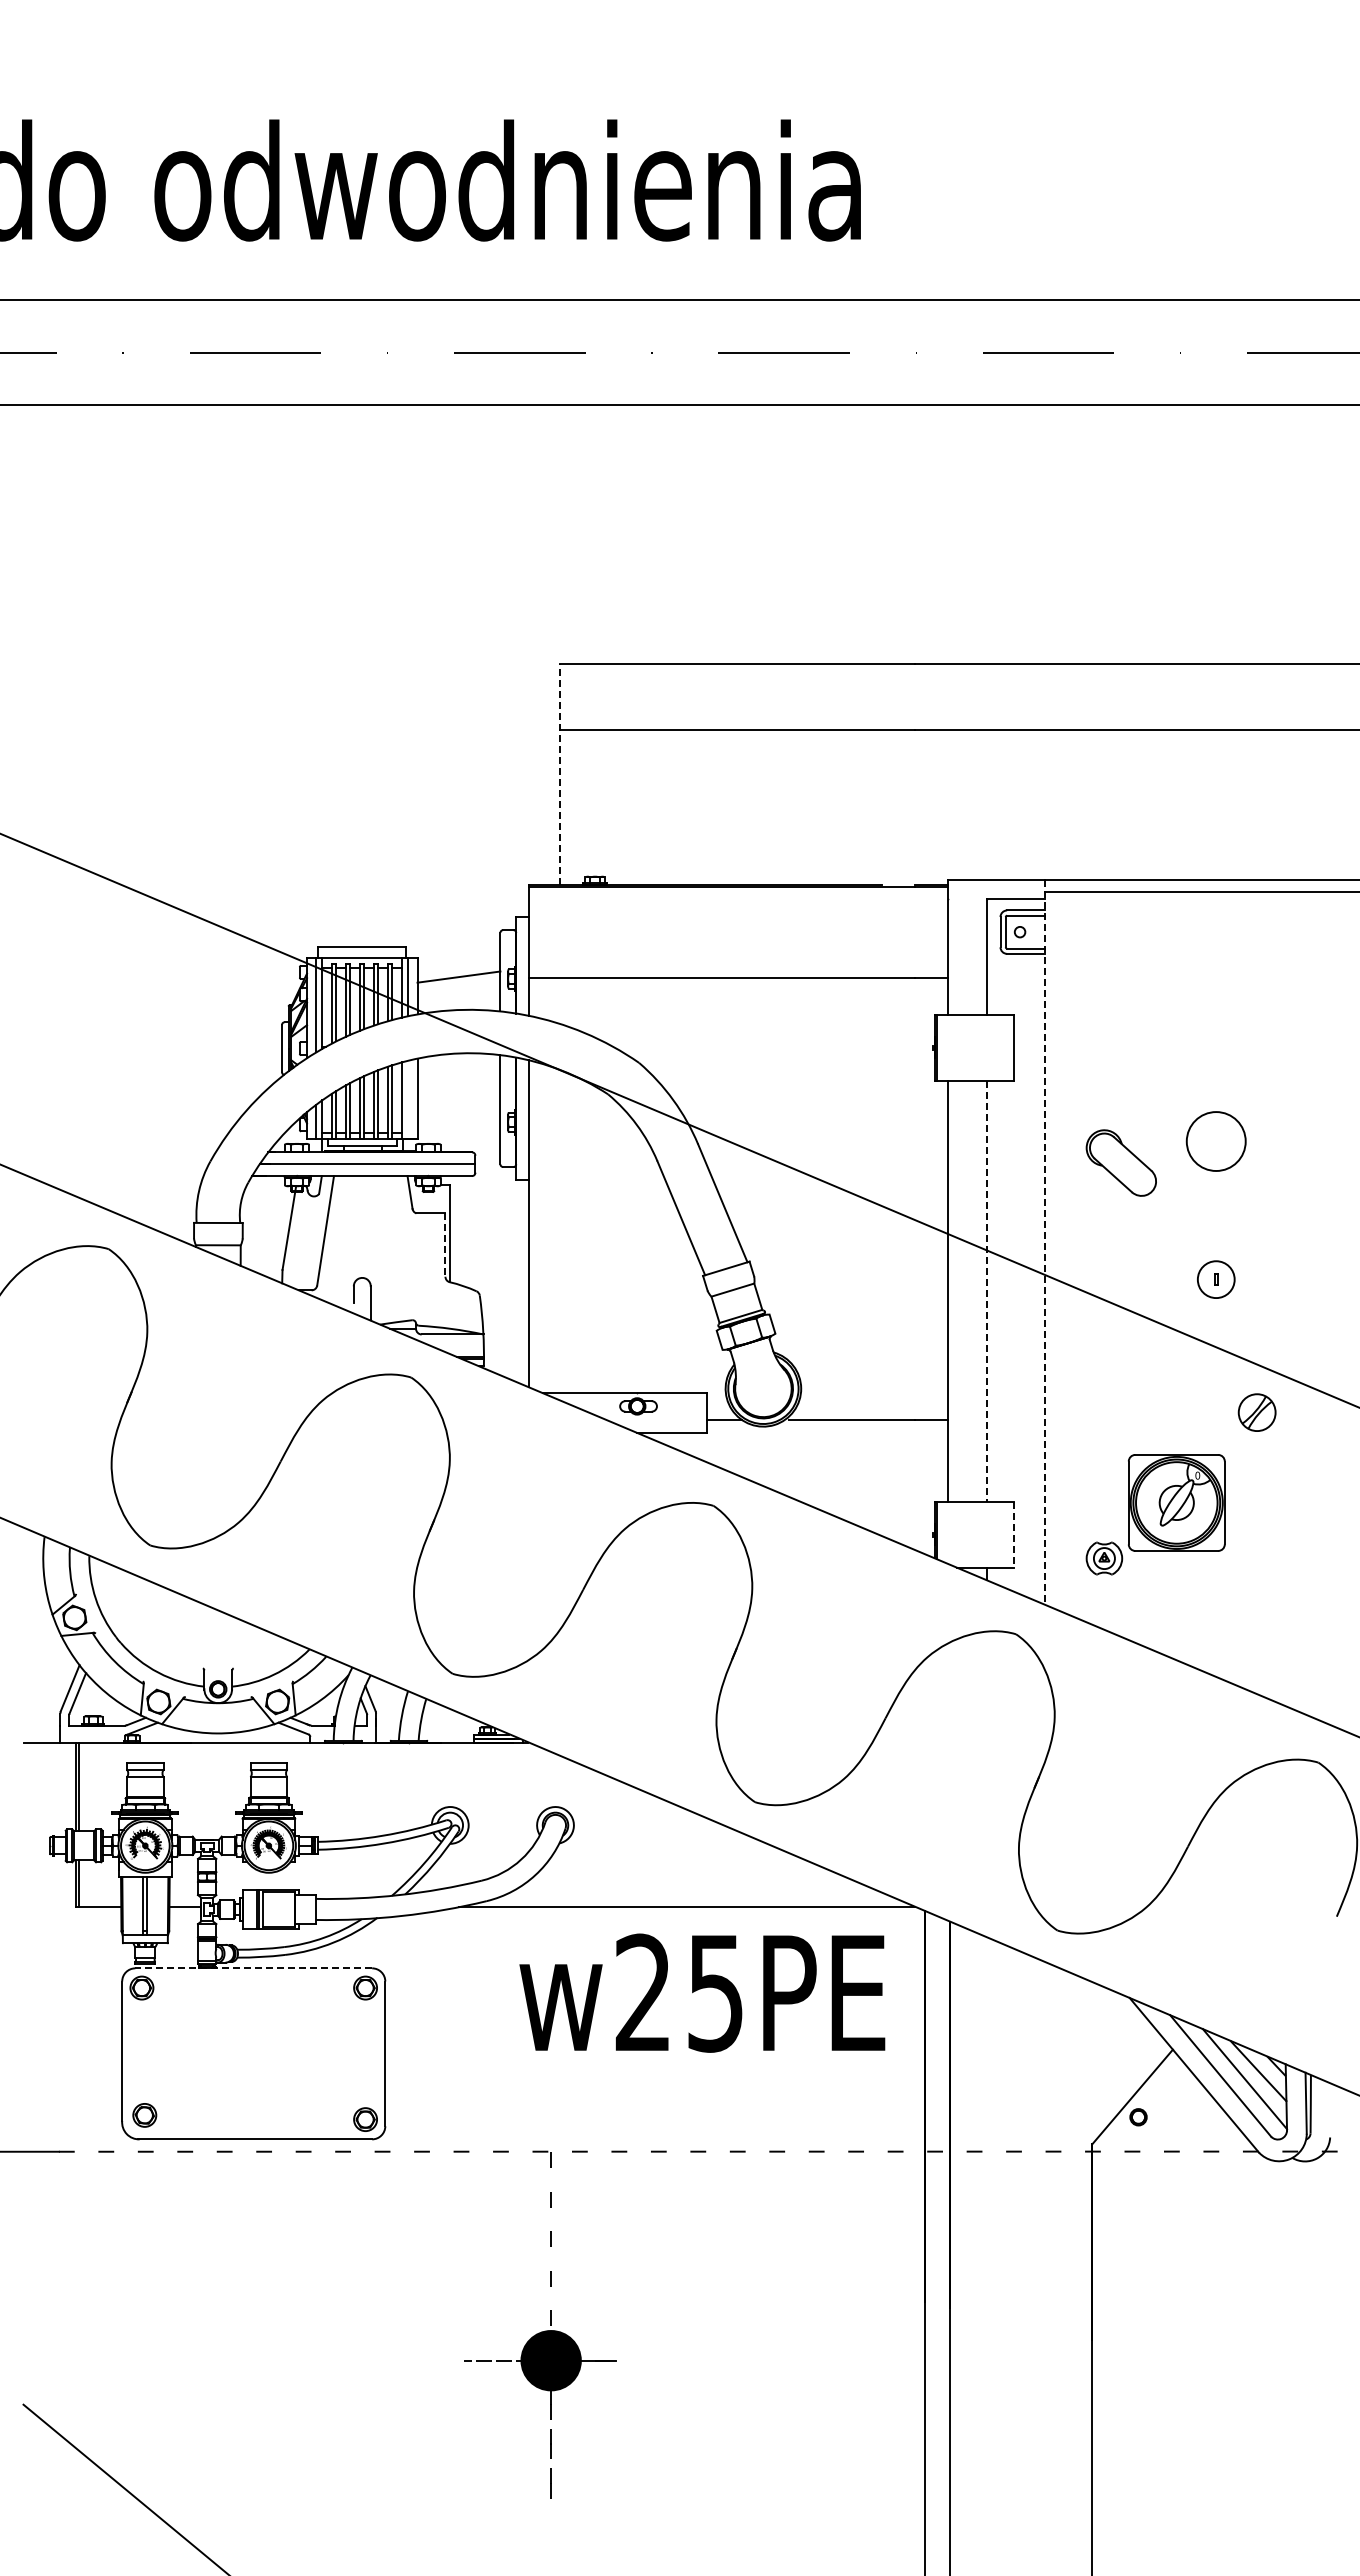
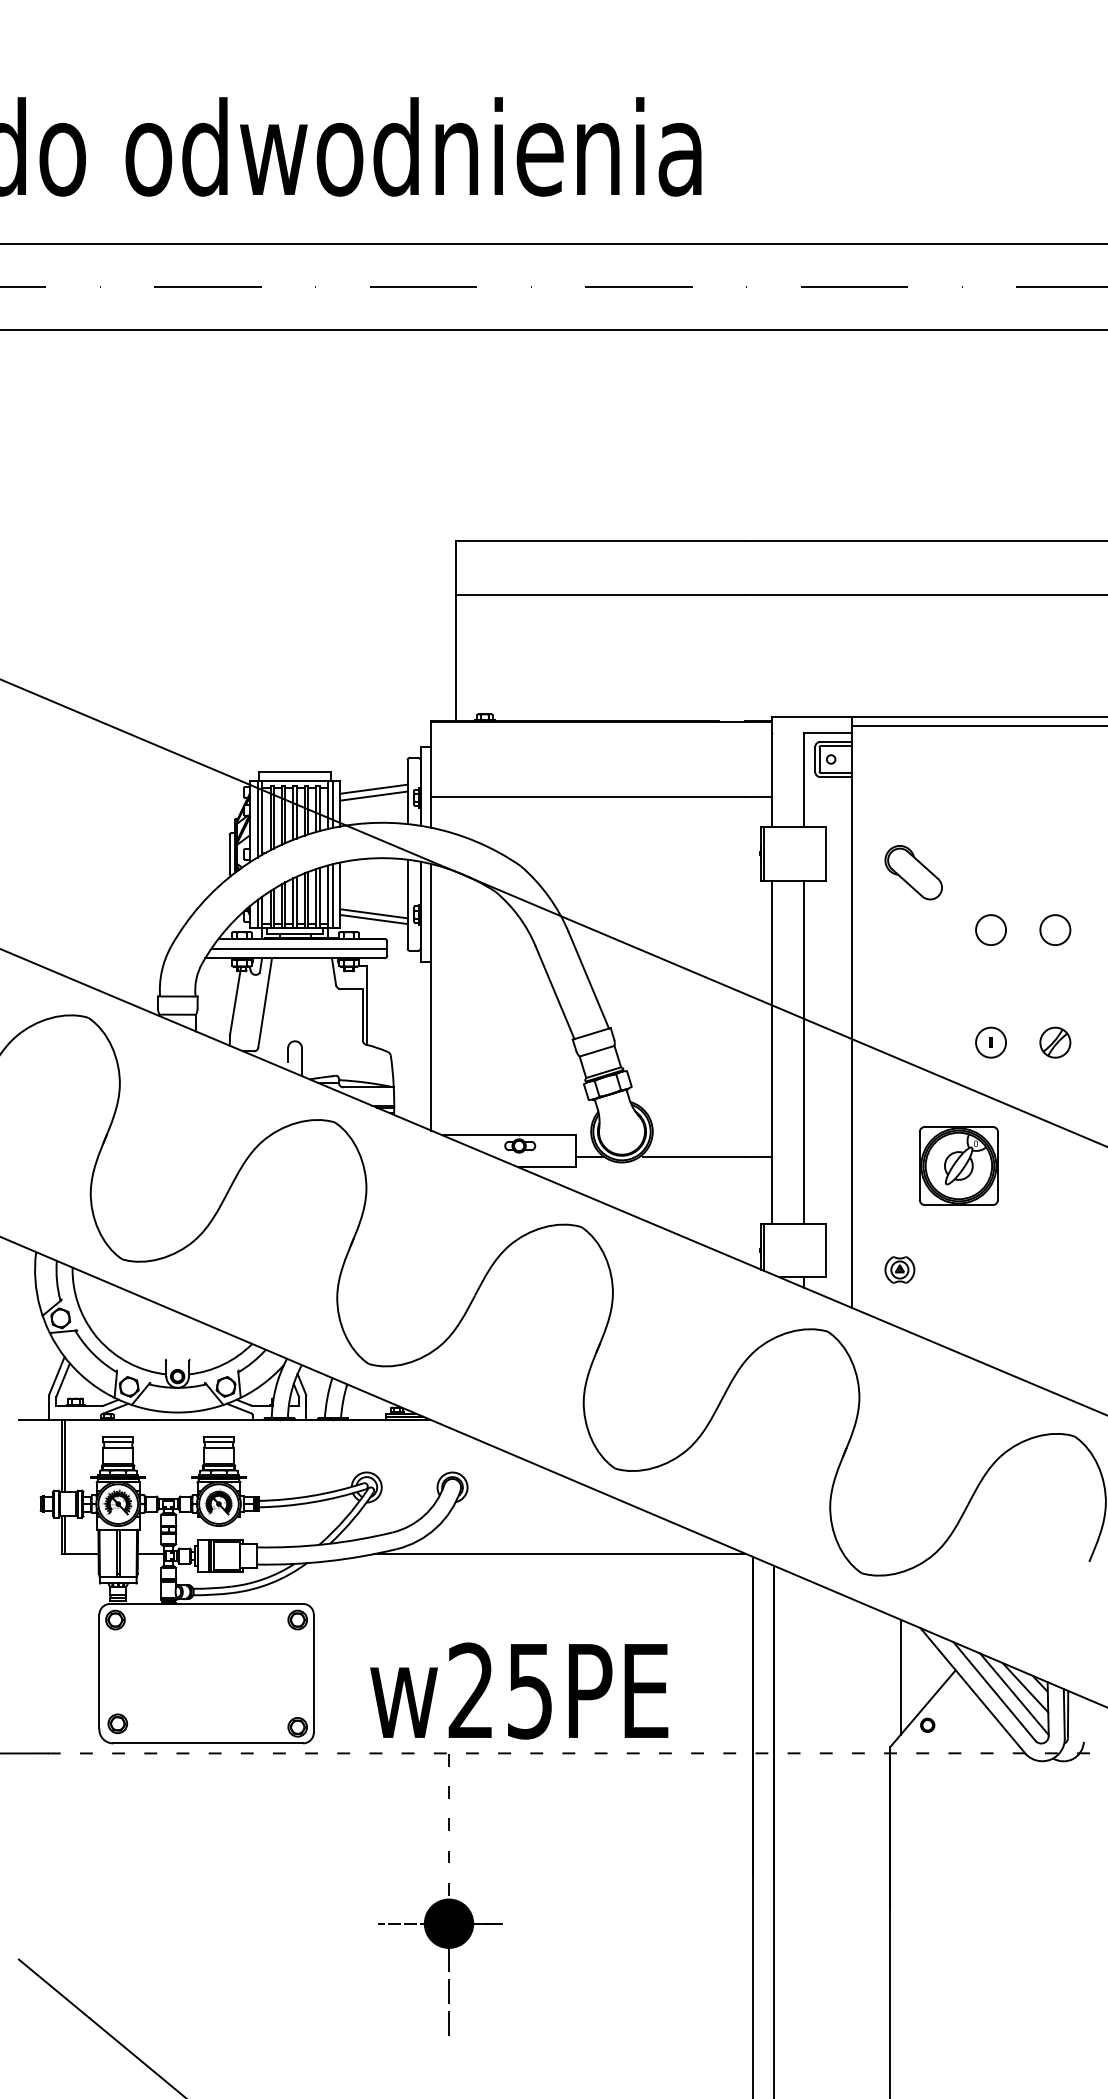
line: (559, 774) -> (455, 630), dashed -> solid
line: (458, 968) -> (373, 789), added
line: (408, 1099) -> (332, 895), added
line: (458, 1121) -> (373, 913), added
line: (458, 1128) -> (373, 919), added
circle: (1215, 1141) -> (990, 930), size x0.62
circle: (1294, 1141) -> (1054, 930), added
part: (1120, 1162) -> (913, 872), moved
line: (1045, 1242) -> (851, 1012), dashed -> solid
line: (445, 1245) -> (362, 1014), dashed -> solid
line: (987, 1291) -> (804, 1052), dashed -> solid
part: (1256, 1412) -> (1054, 1042), moved
part: (1176, 1502) -> (958, 1165), moved
line: (1013, 1534) -> (825, 1250), dashed -> solid
line: (253, 1968) -> (206, 1604), dashed -> solid
text: (702, 1992) -> (519, 1690), moved
line: (1105, 2057) -> (900, 1676), added

